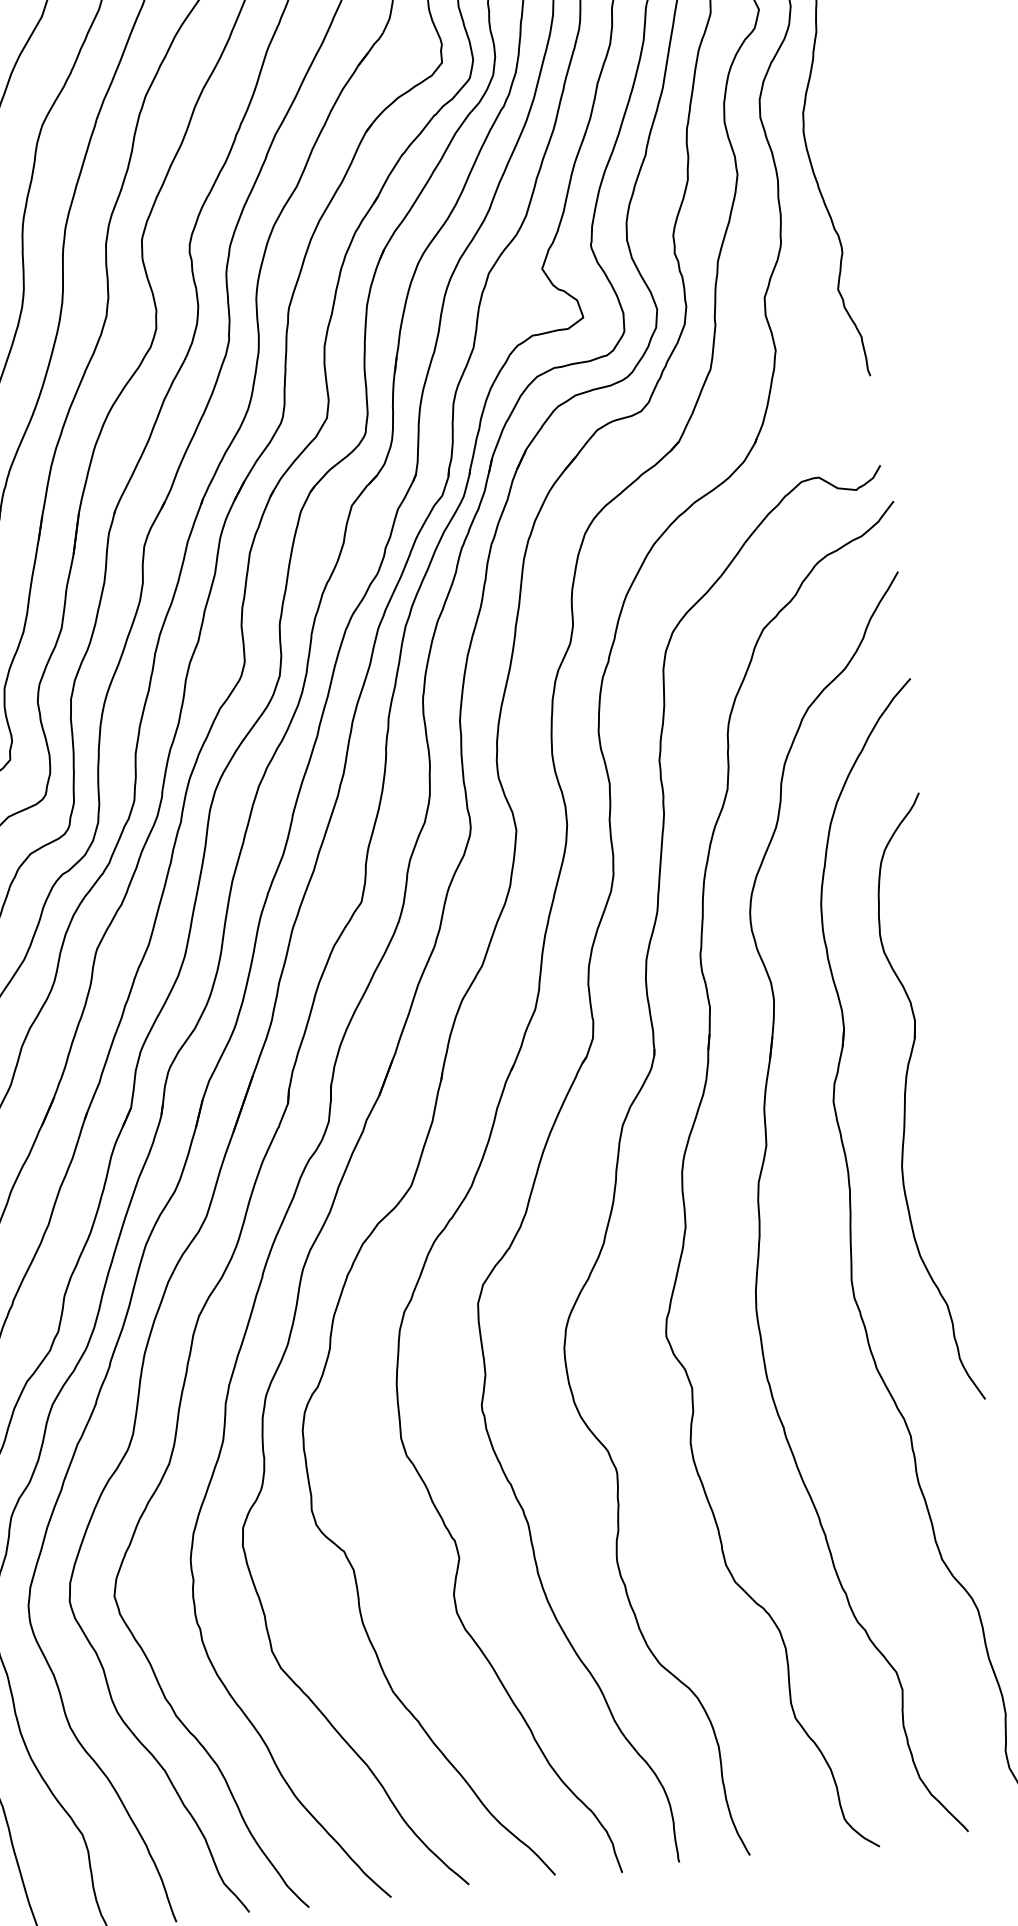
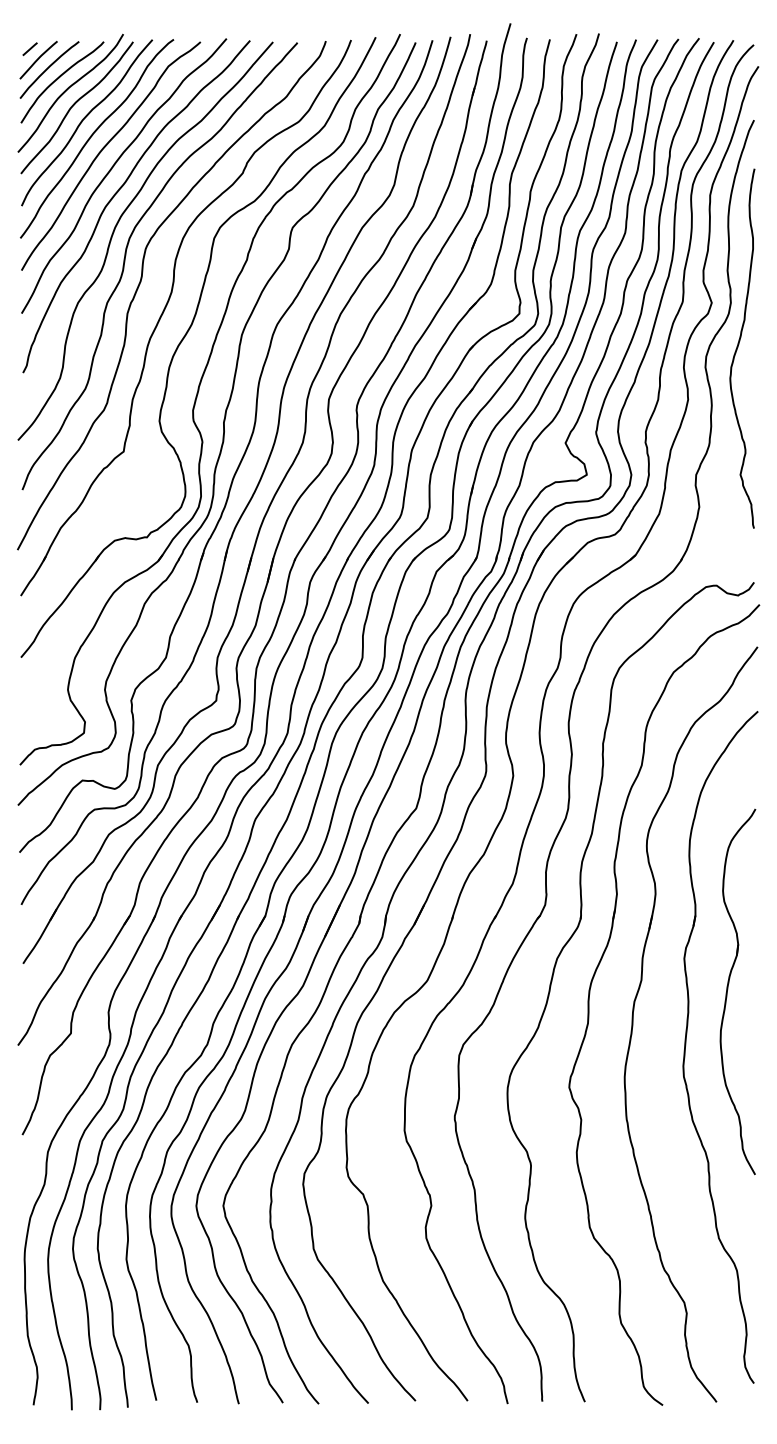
part: (907, 1096) -> (728, 989), moved

